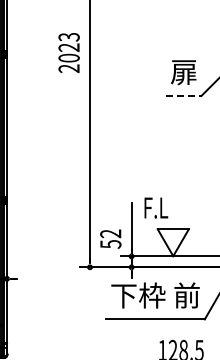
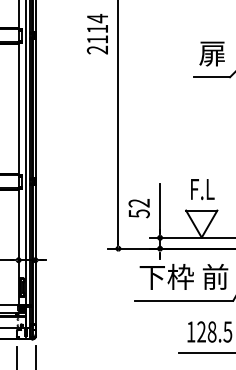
text: (69, 47) -> (97, 28), 2023 -> 2114
line: (184, 96) -> (212, 77), dashed -> solid
text: (156, 208) -> (202, 189), moved
text: (110, 239) -> (138, 208), moved

